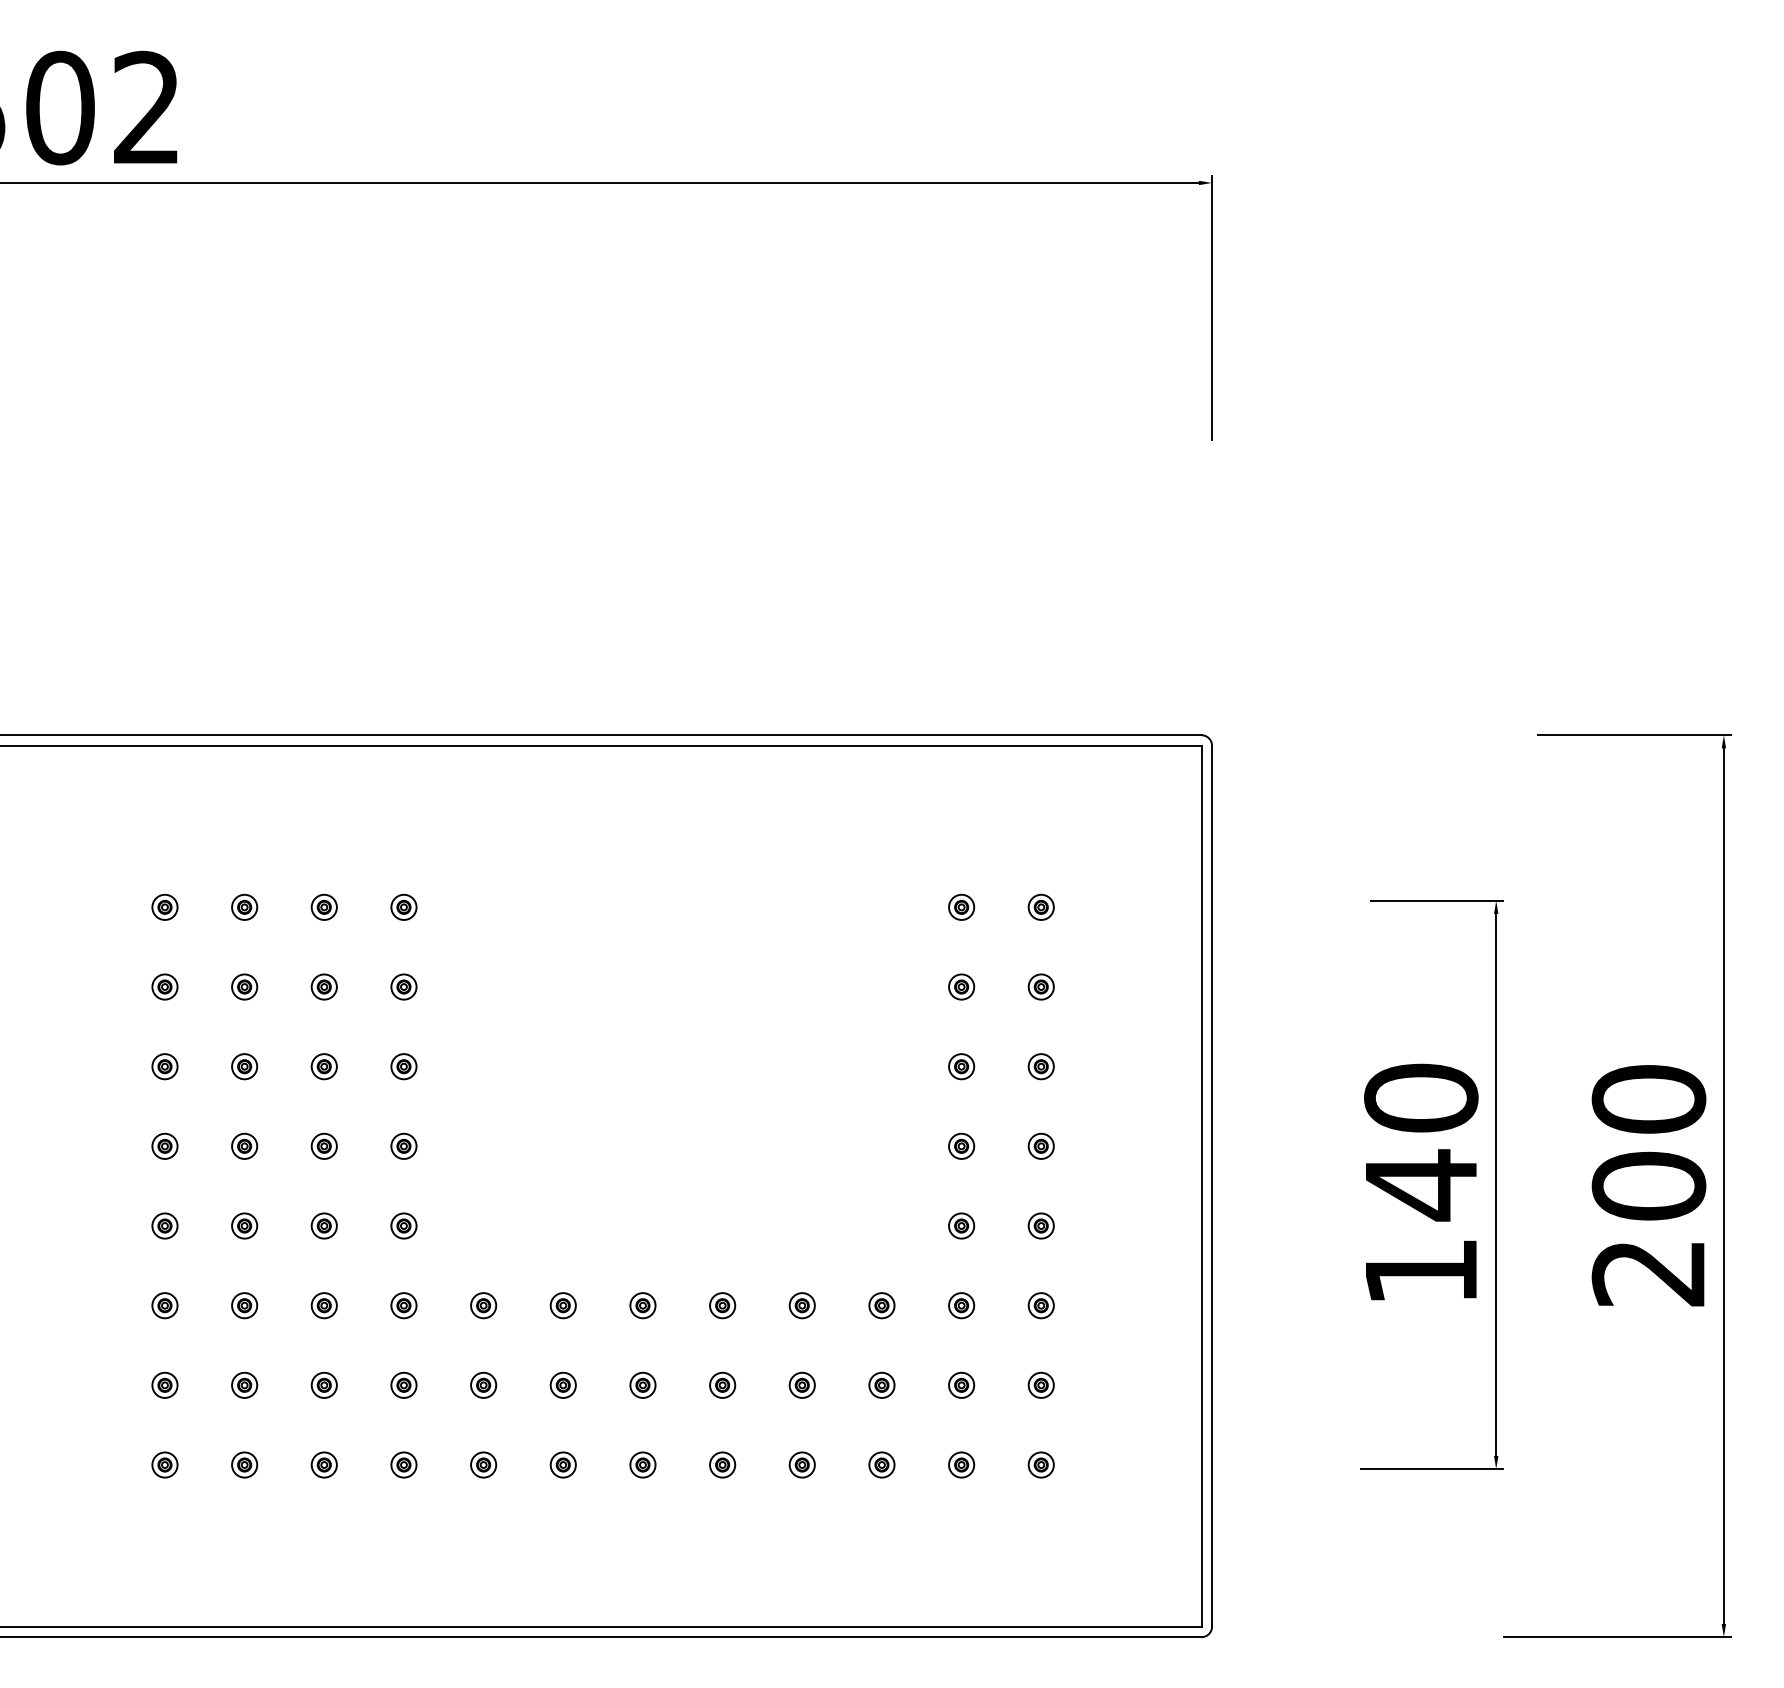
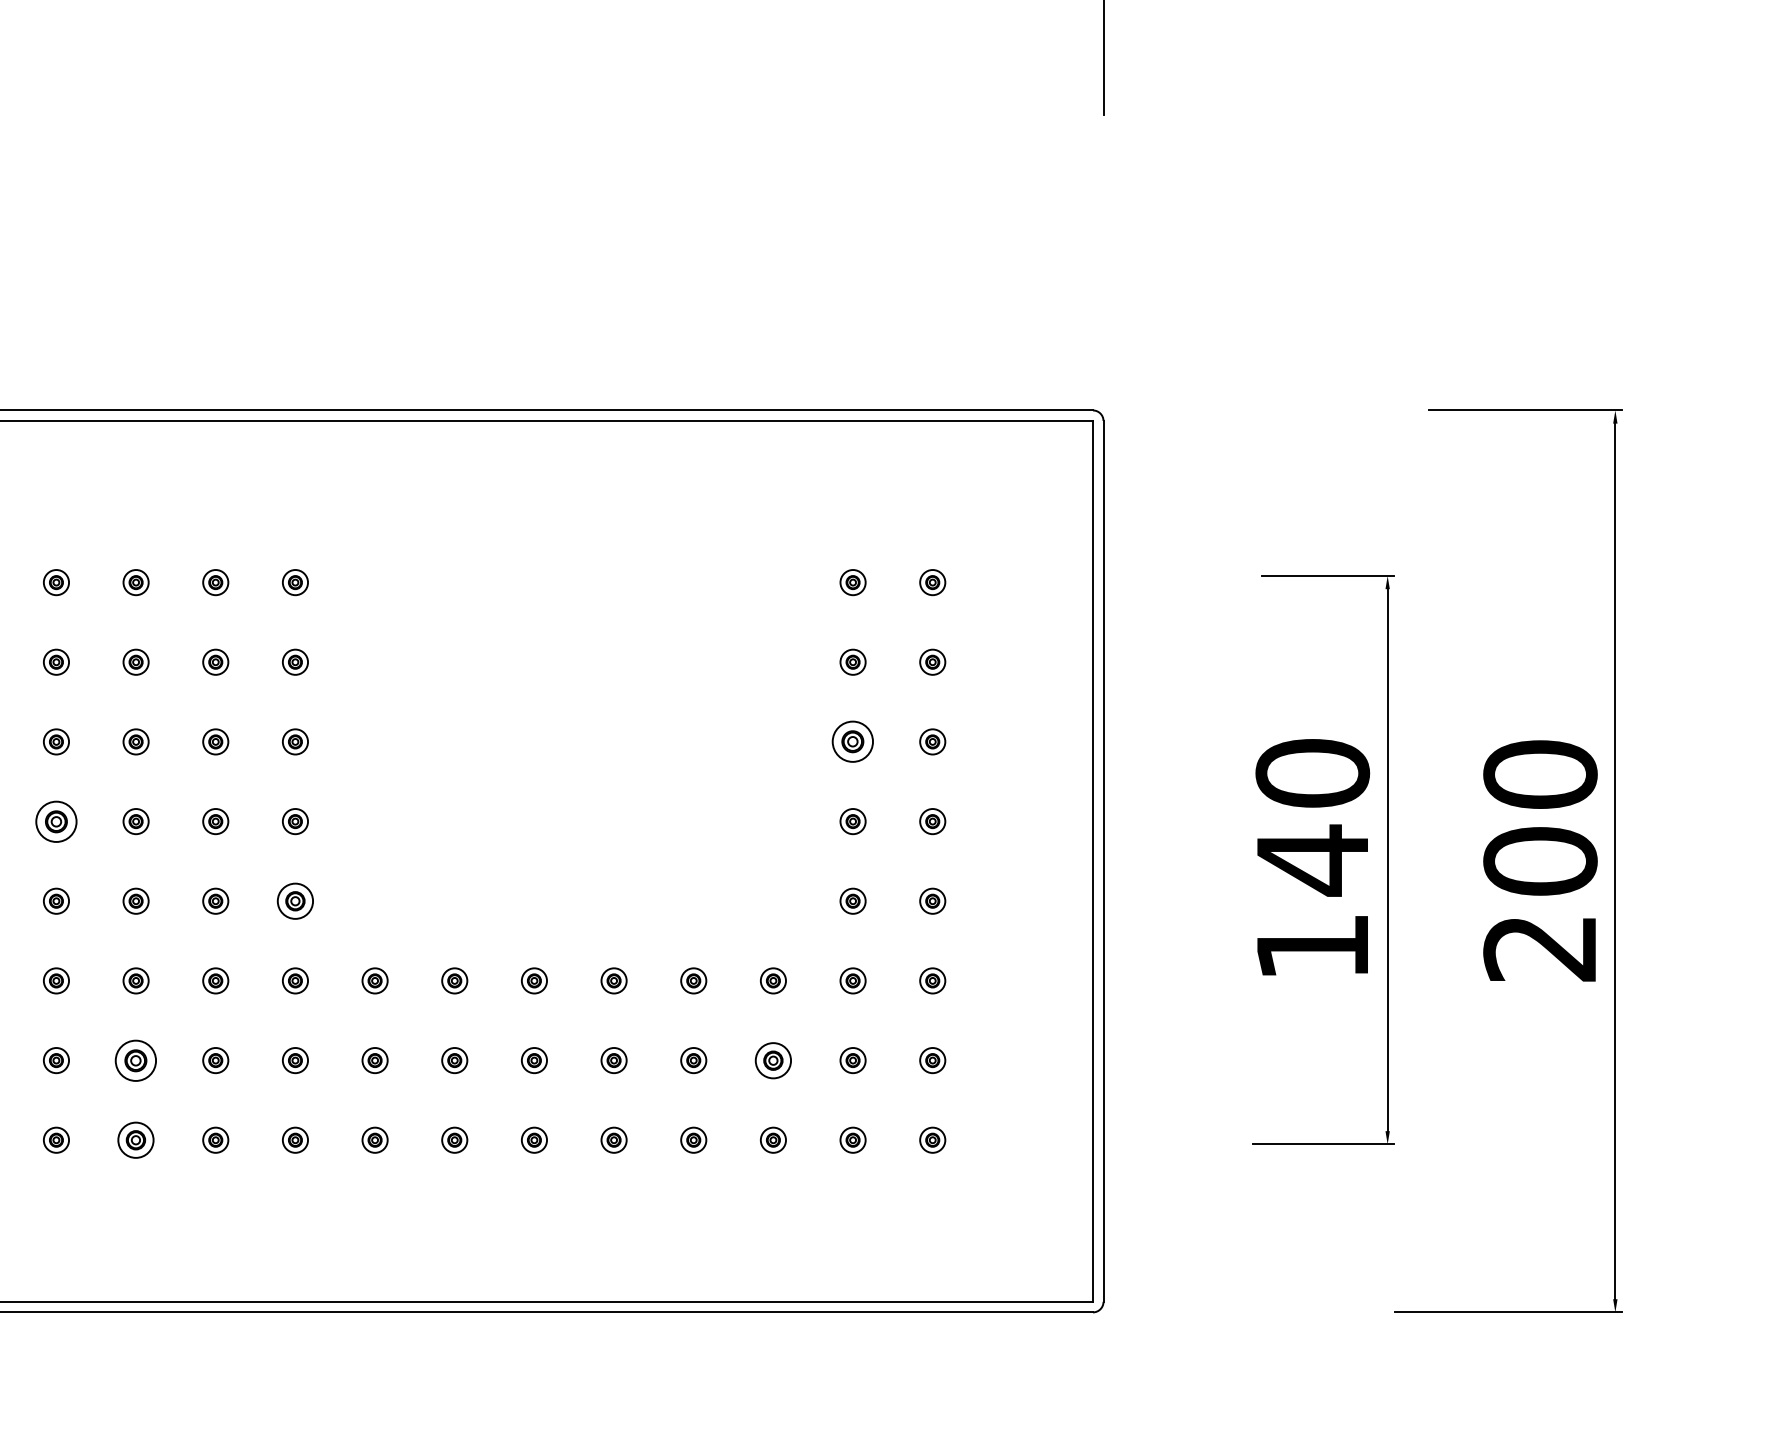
part: (961, 1066) -> (852, 741), size x1.6
part: (164, 1145) -> (55, 820), size x1.6
part: (403, 1225) -> (294, 900), size x1.4
part: (244, 1384) -> (135, 1059), size x1.6
part: (881, 1384) -> (772, 1059), size x1.4
part: (244, 1464) -> (135, 1139), size x1.4

